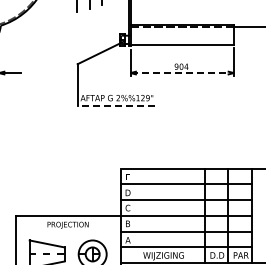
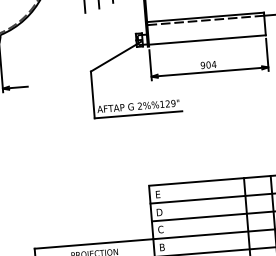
line: (182, 73) -> (210, 72), dashed -> solid
line: (116, 105) -> (138, 114), dashed -> solid

